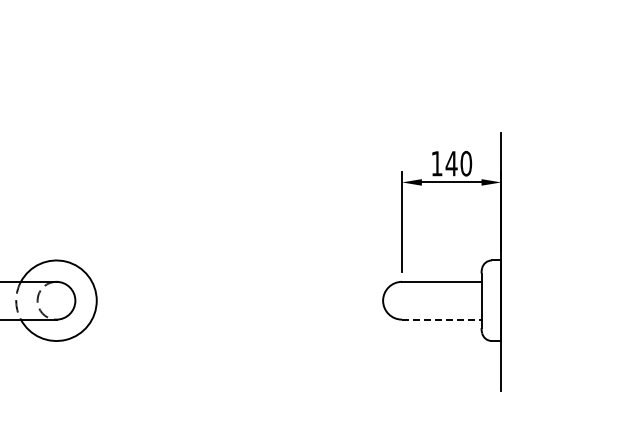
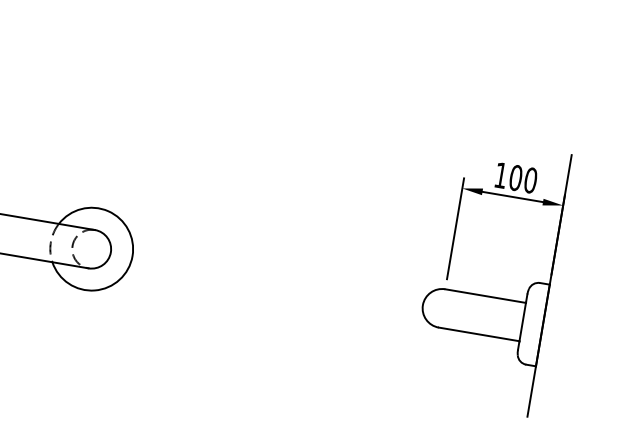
text: (451, 163) -> (515, 177), 140 -> 100
line: (441, 319) -> (478, 334), dashed -> solid

